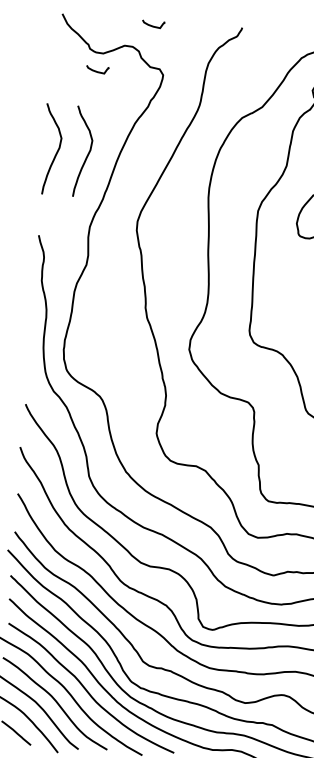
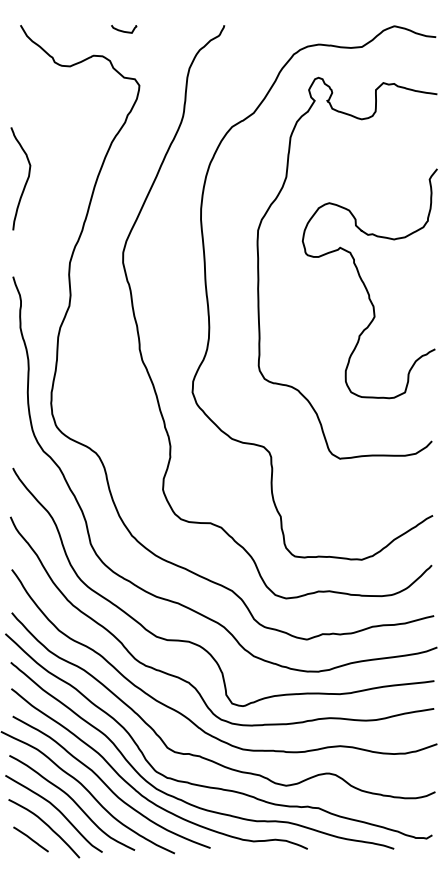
curve: (97, 70) -> (64, 86), removed
curve: (88, 152) -> (61, 179), removed

